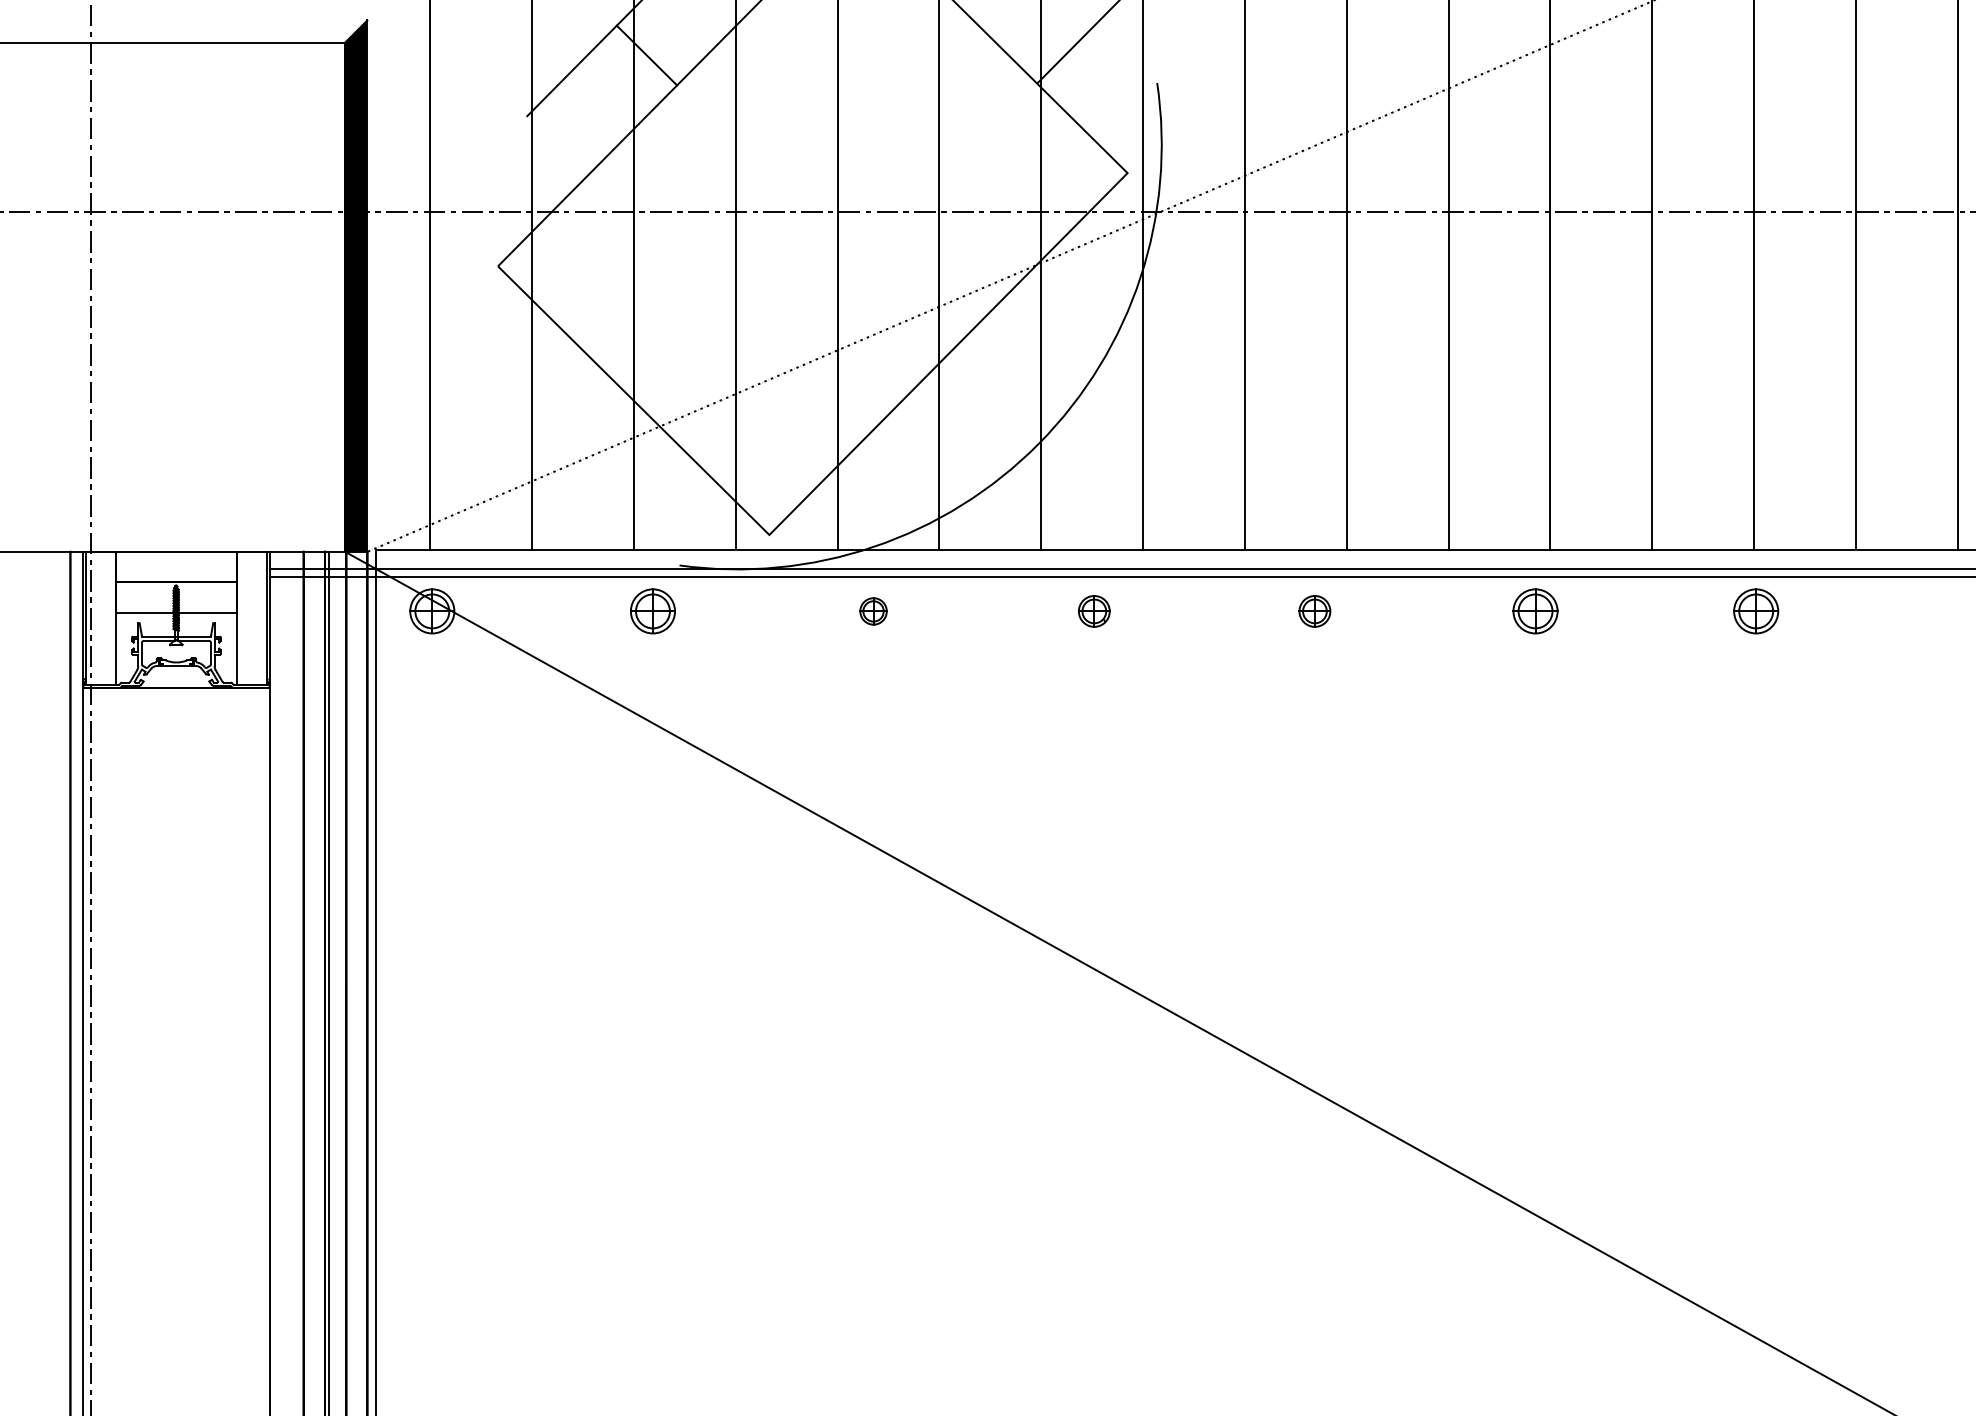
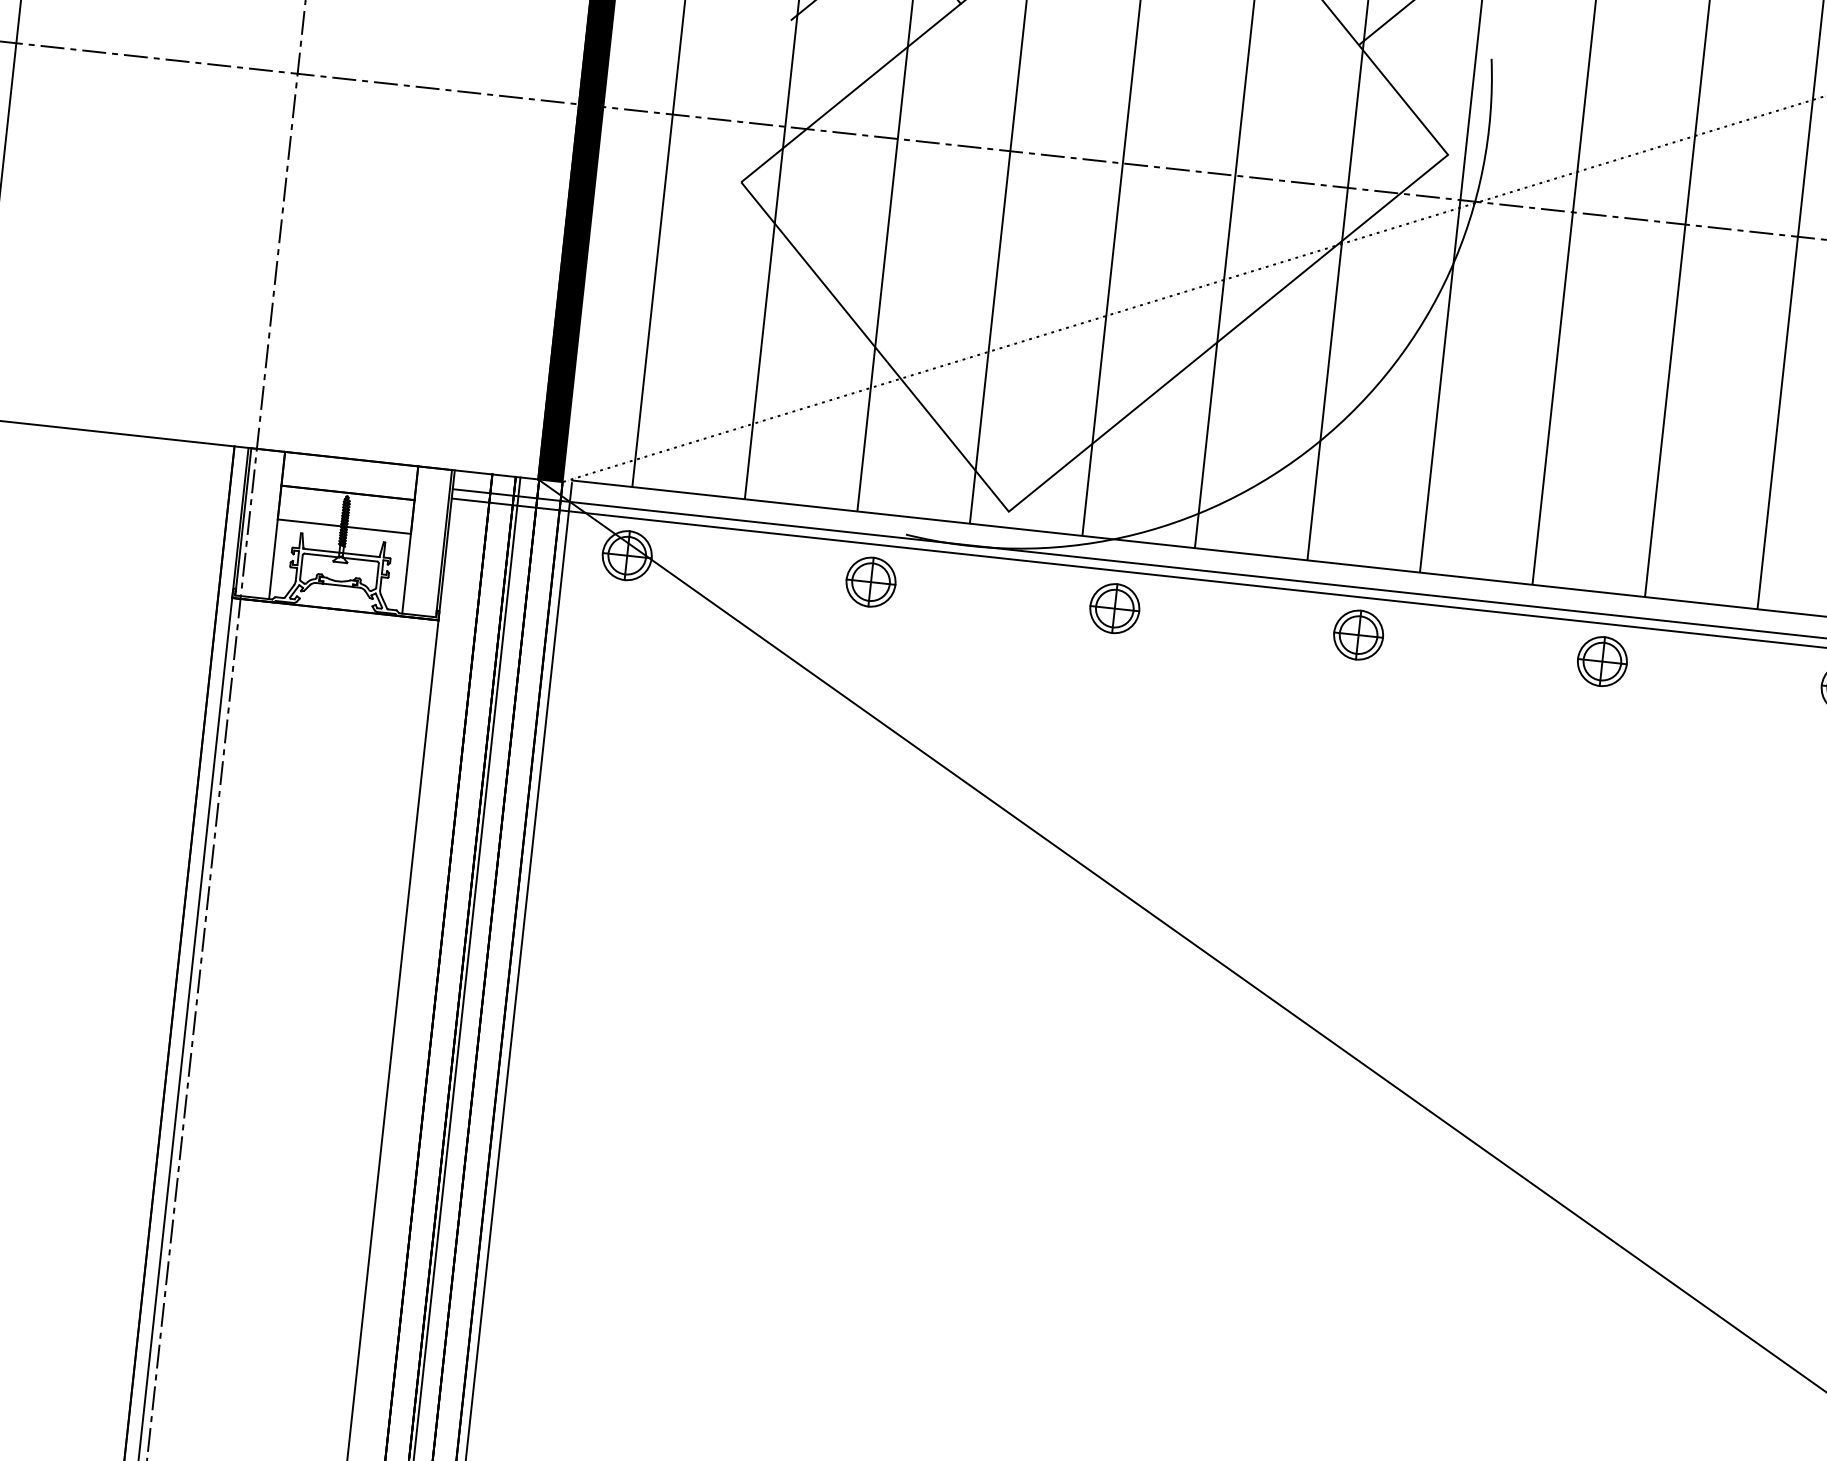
part: (873, 611) -> (1114, 608), size x1.67
part: (1094, 611) -> (1358, 635), size x1.43
part: (1314, 611) -> (1601, 661), size x1.43

